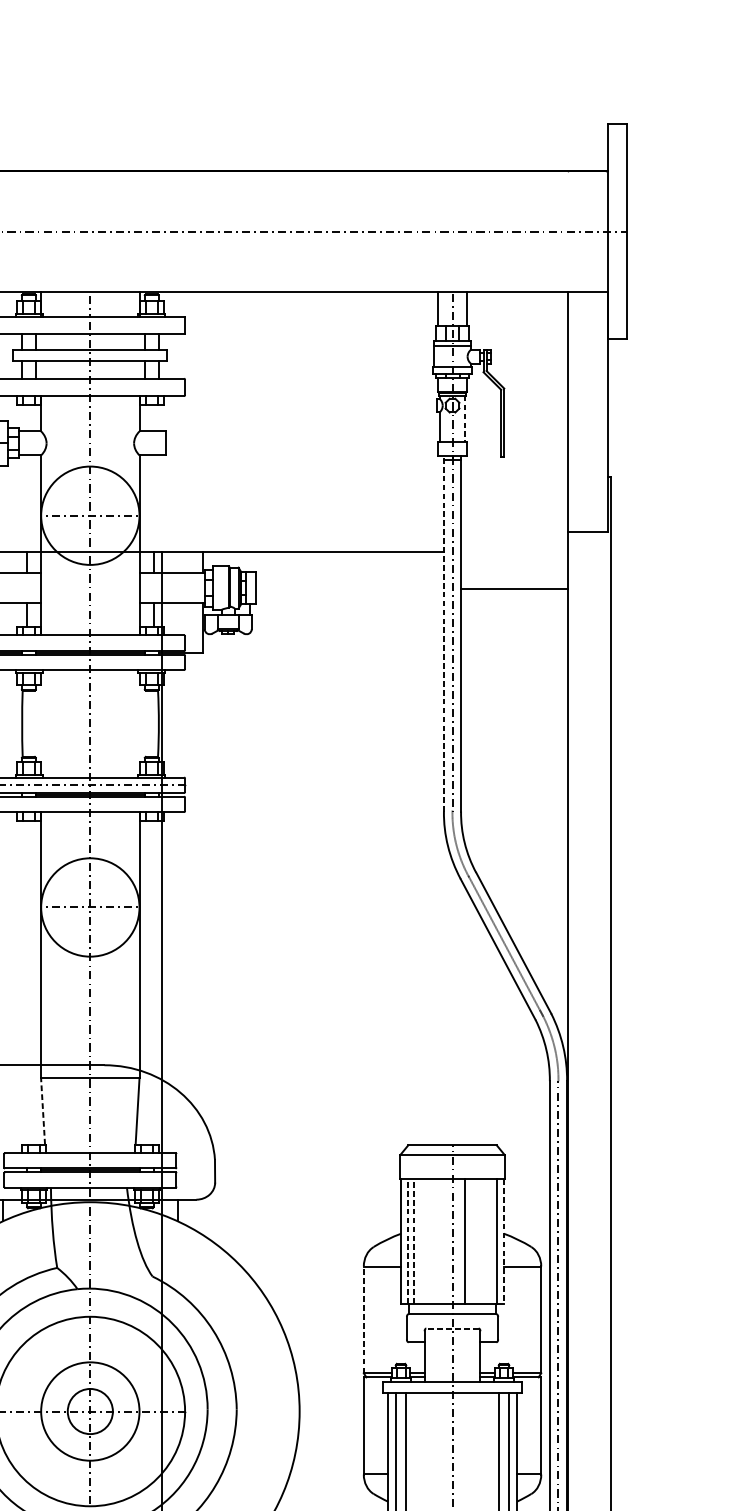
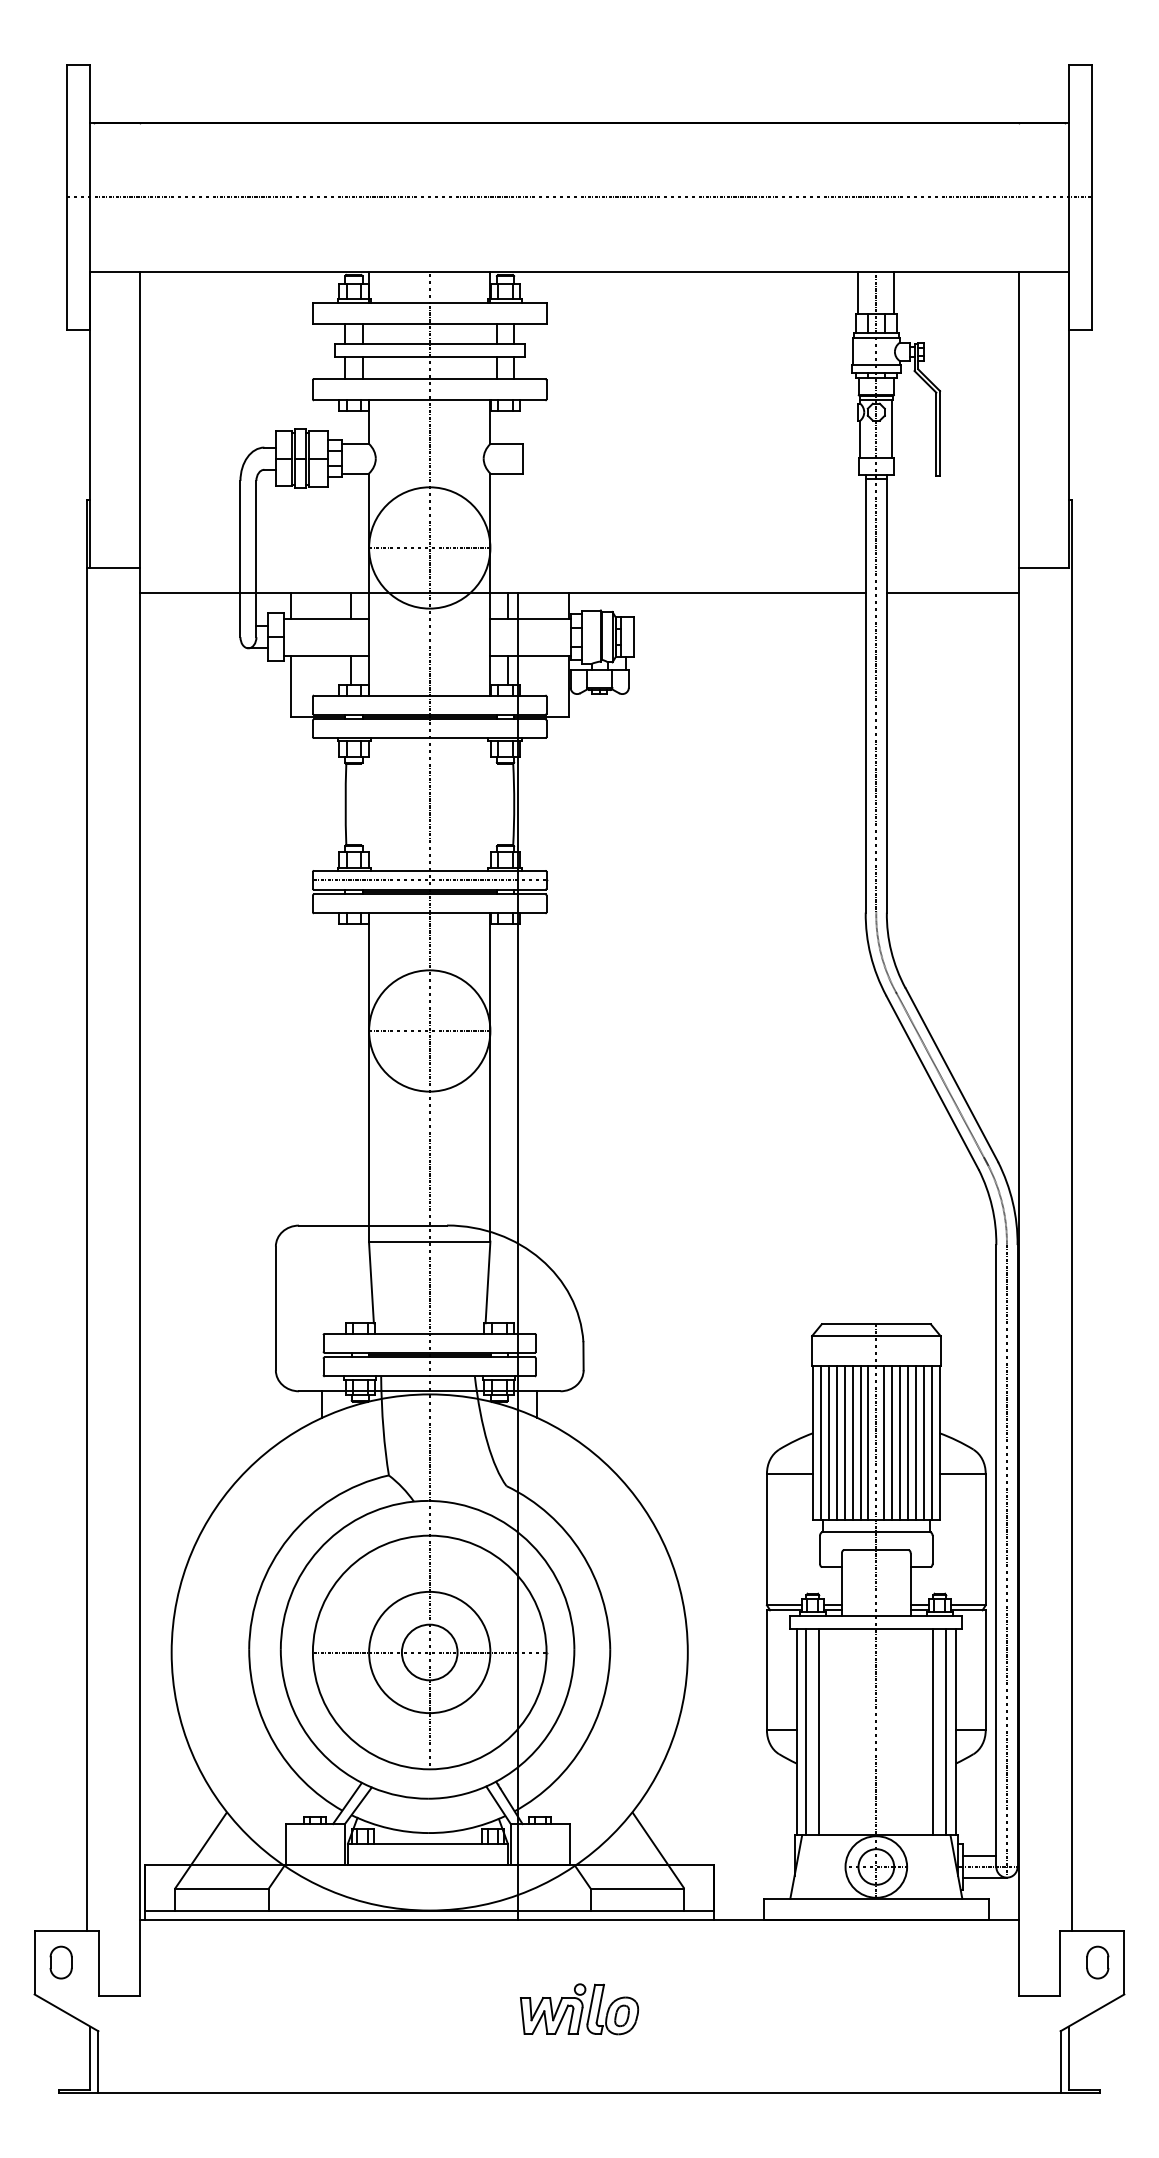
line: (465, 418) -> (892, 428), dashed -> solid
line: (514, 589) -> (952, 593), moved
line: (443, 633) -> (865, 693), dashed -> solid
line: (43, 1111) -> (371, 1282), dashed -> solid
line: (408, 1241) -> (821, 1442), dashed -> solid
line: (413, 1241) -> (828, 1442), dashed -> solid
line: (420, 1241) -> (836, 1442), added
line: (426, 1241) -> (844, 1442), added
line: (433, 1241) -> (852, 1442), added
line: (439, 1241) -> (860, 1442), added
line: (446, 1241) -> (868, 1442), added
line: (459, 1241) -> (884, 1442), added
line: (472, 1241) -> (900, 1442), added
line: (477, 1241) -> (907, 1442), added
line: (484, 1241) -> (915, 1442), added
line: (490, 1241) -> (923, 1442), added
line: (503, 1241) -> (939, 1442), dashed -> solid
line: (363, 1319) -> (766, 1539), dashed -> solid
line: (451, 1328) -> (875, 1550), dashed -> solid

